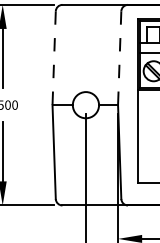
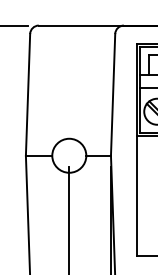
line: (54, 58) -> (28, 95), dashed -> solid
line: (119, 58) -> (112, 95), dashed -> solid

